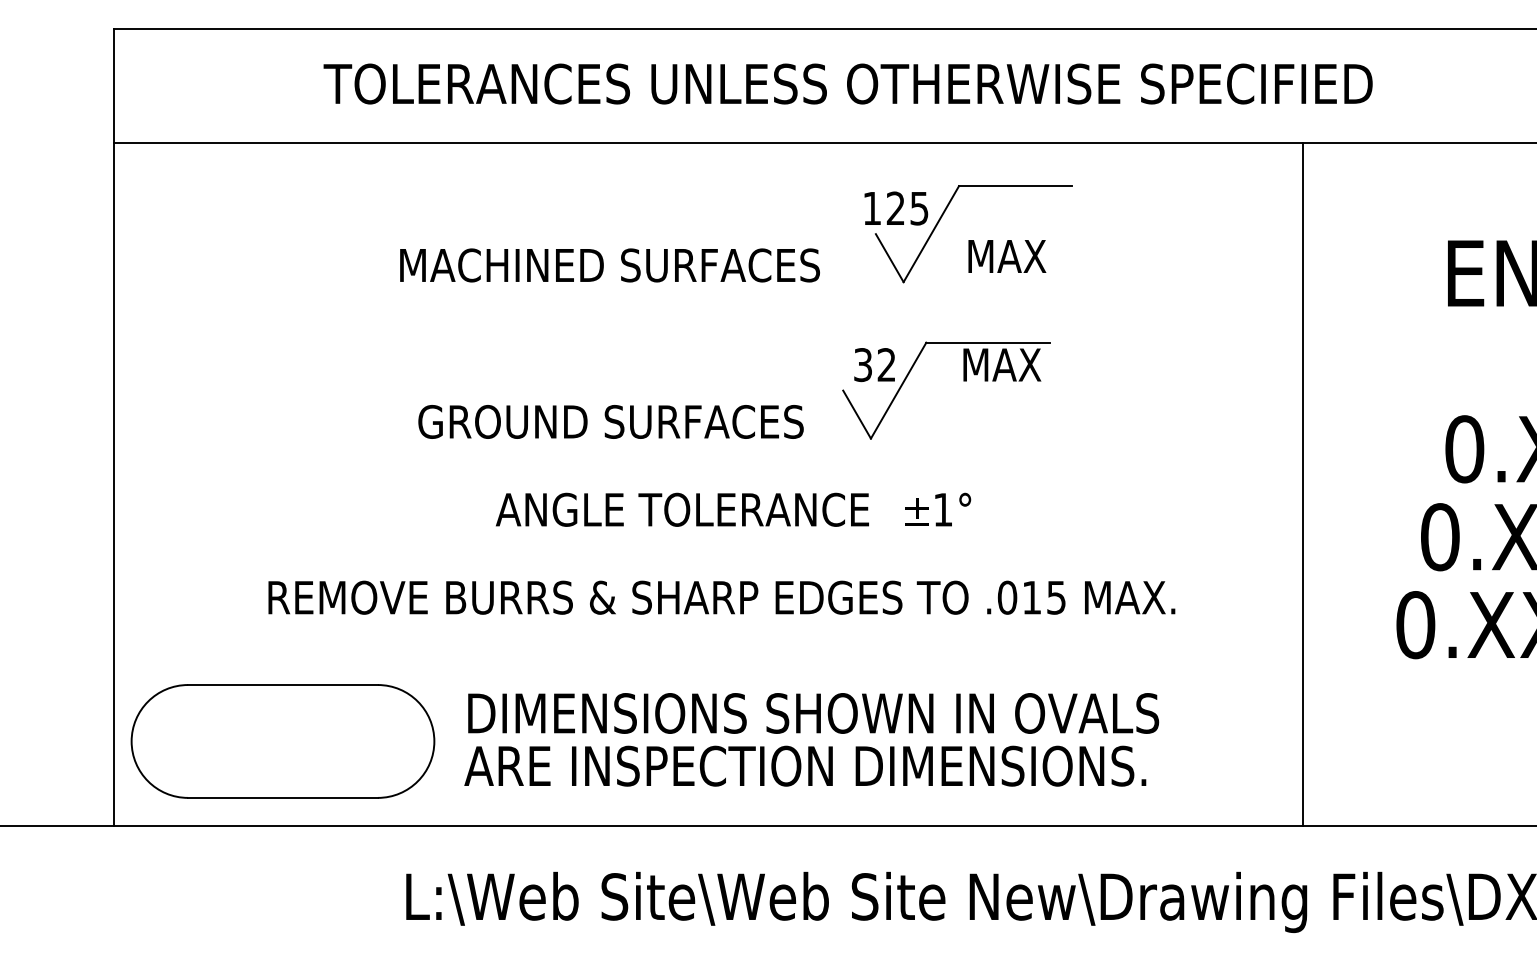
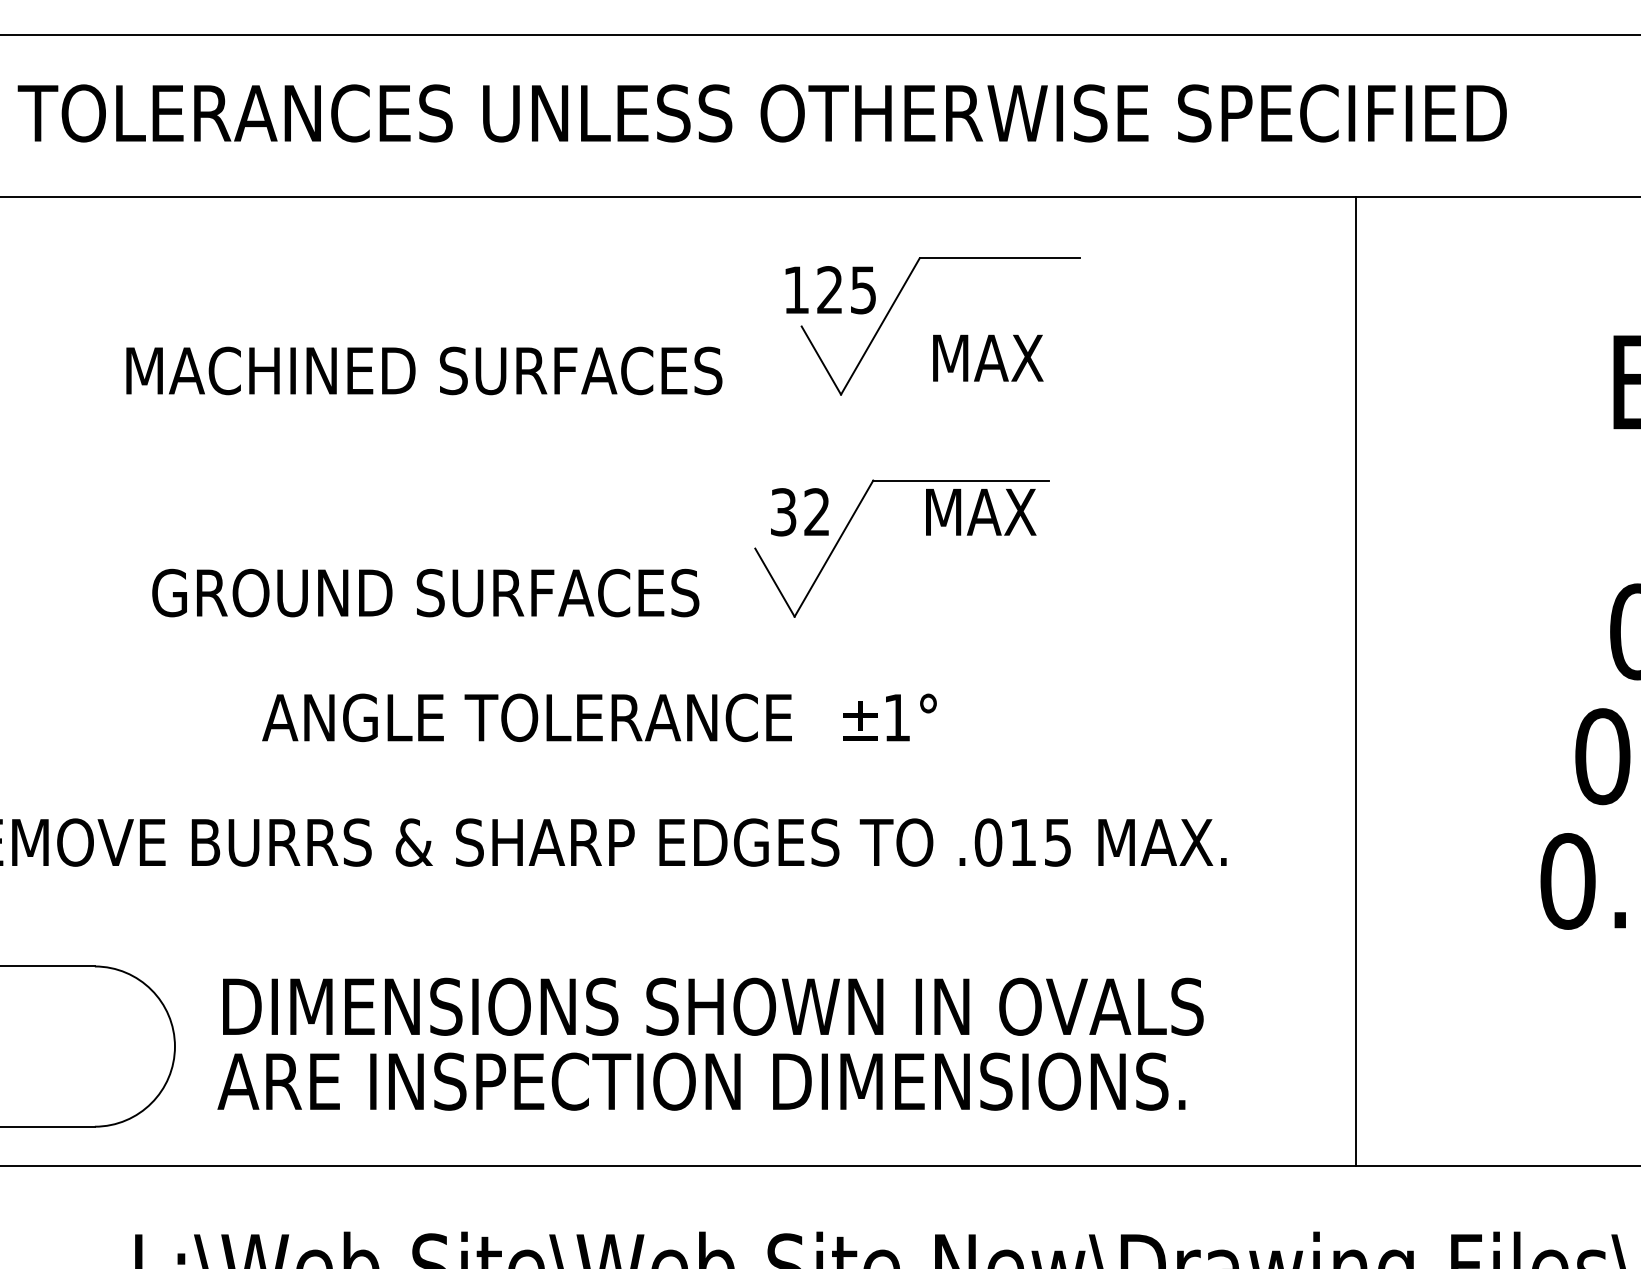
line: (1303, 483) -> (1356, 680), moved

